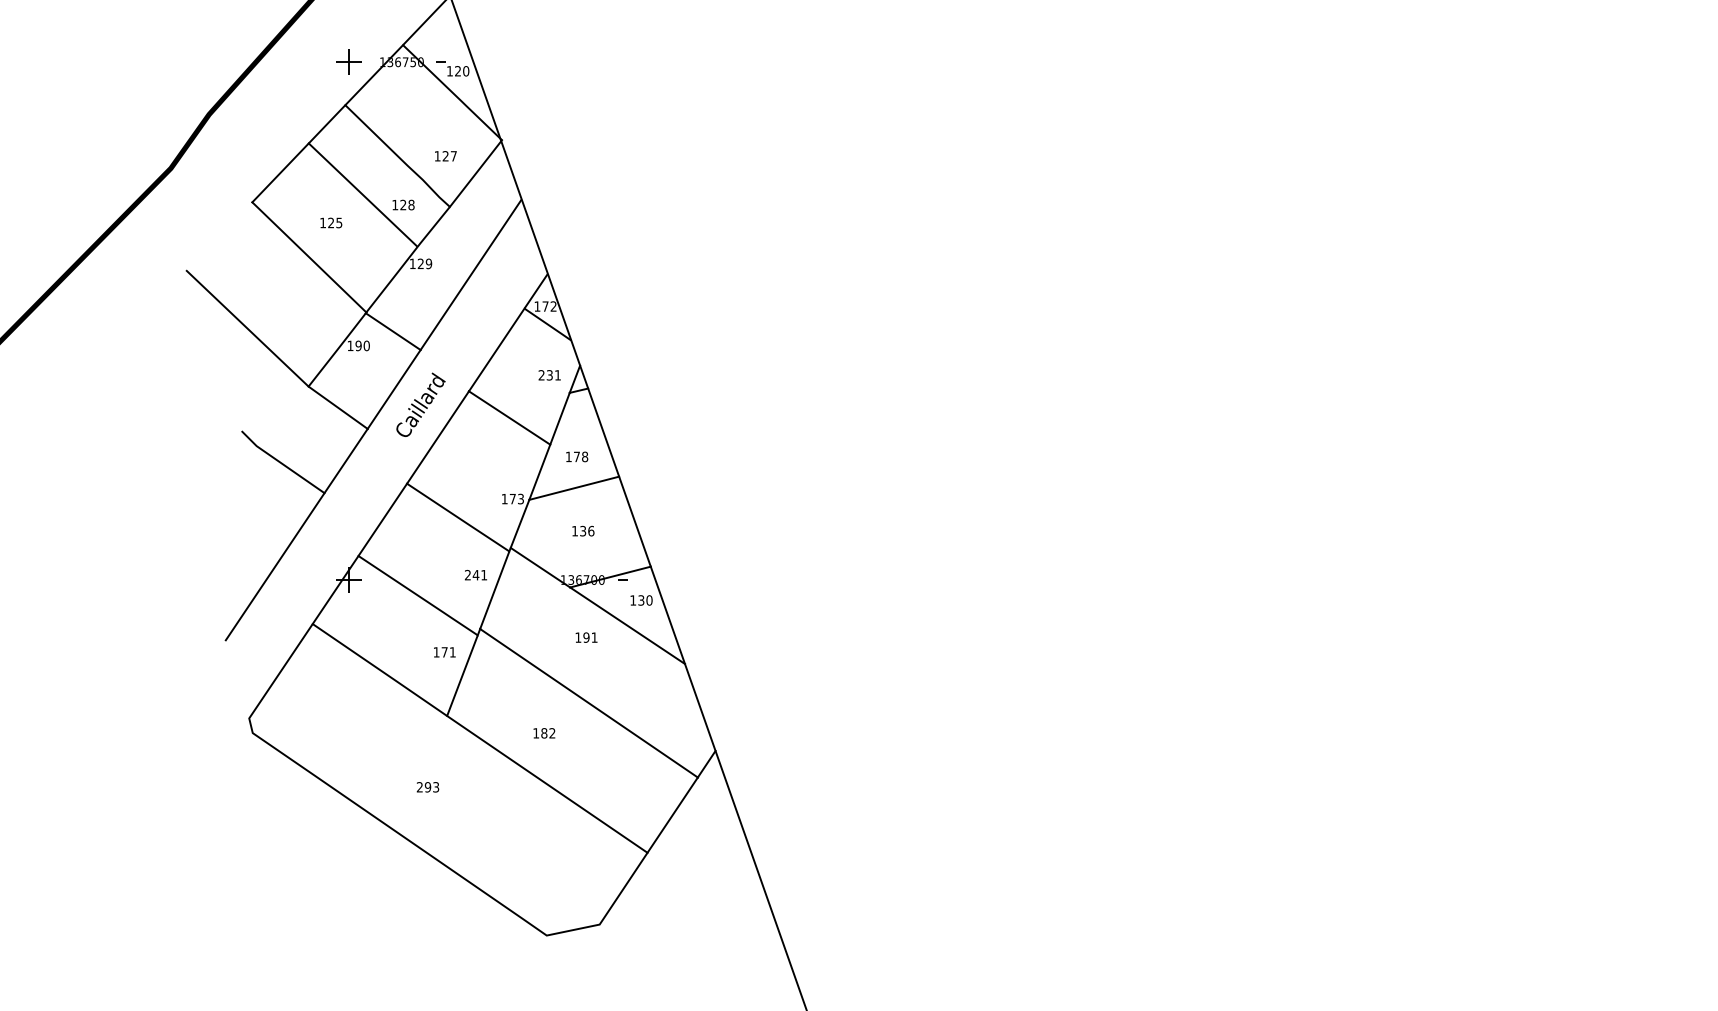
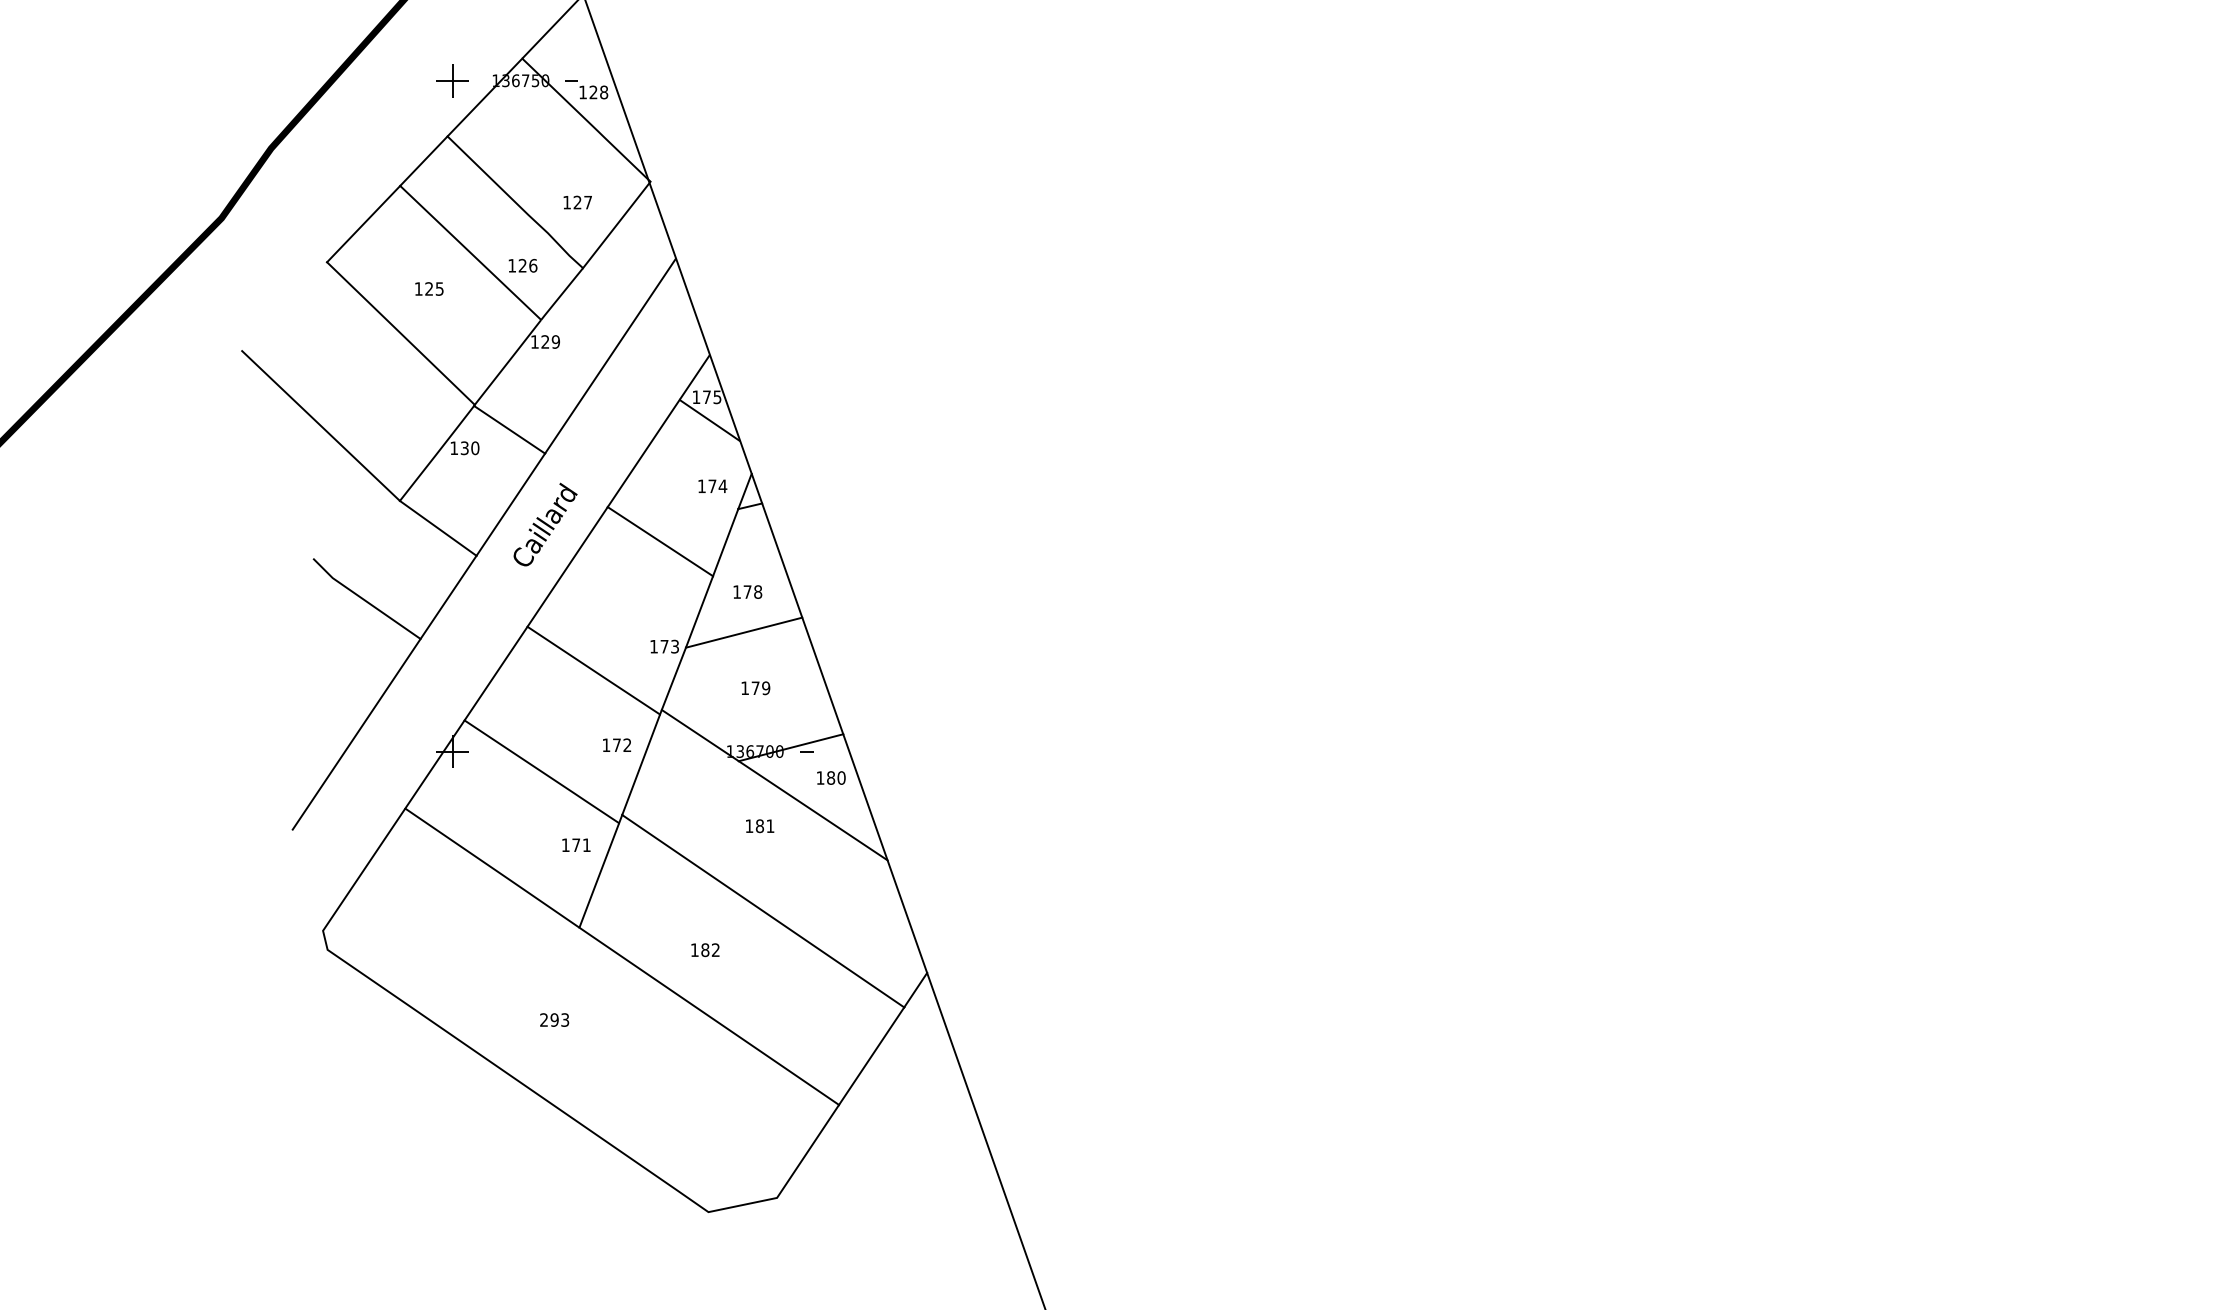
text: (466, 71) -> (604, 92), 120 -> 128
text: (411, 204) -> (533, 265), 128 -> 126
text: (553, 306) -> (717, 397), 172 -> 175
text: (358, 345) -> (464, 447), 190 -> 130
text: (549, 375) -> (712, 486), 231 -> 174
text: (586, 531) -> (760, 688), 136 -> 179
text: (475, 574) -> (616, 744), 241 -> 172
text: (641, 600) -> (831, 777), 130 -> 180
text: (586, 637) -> (759, 826), 191 -> 181

